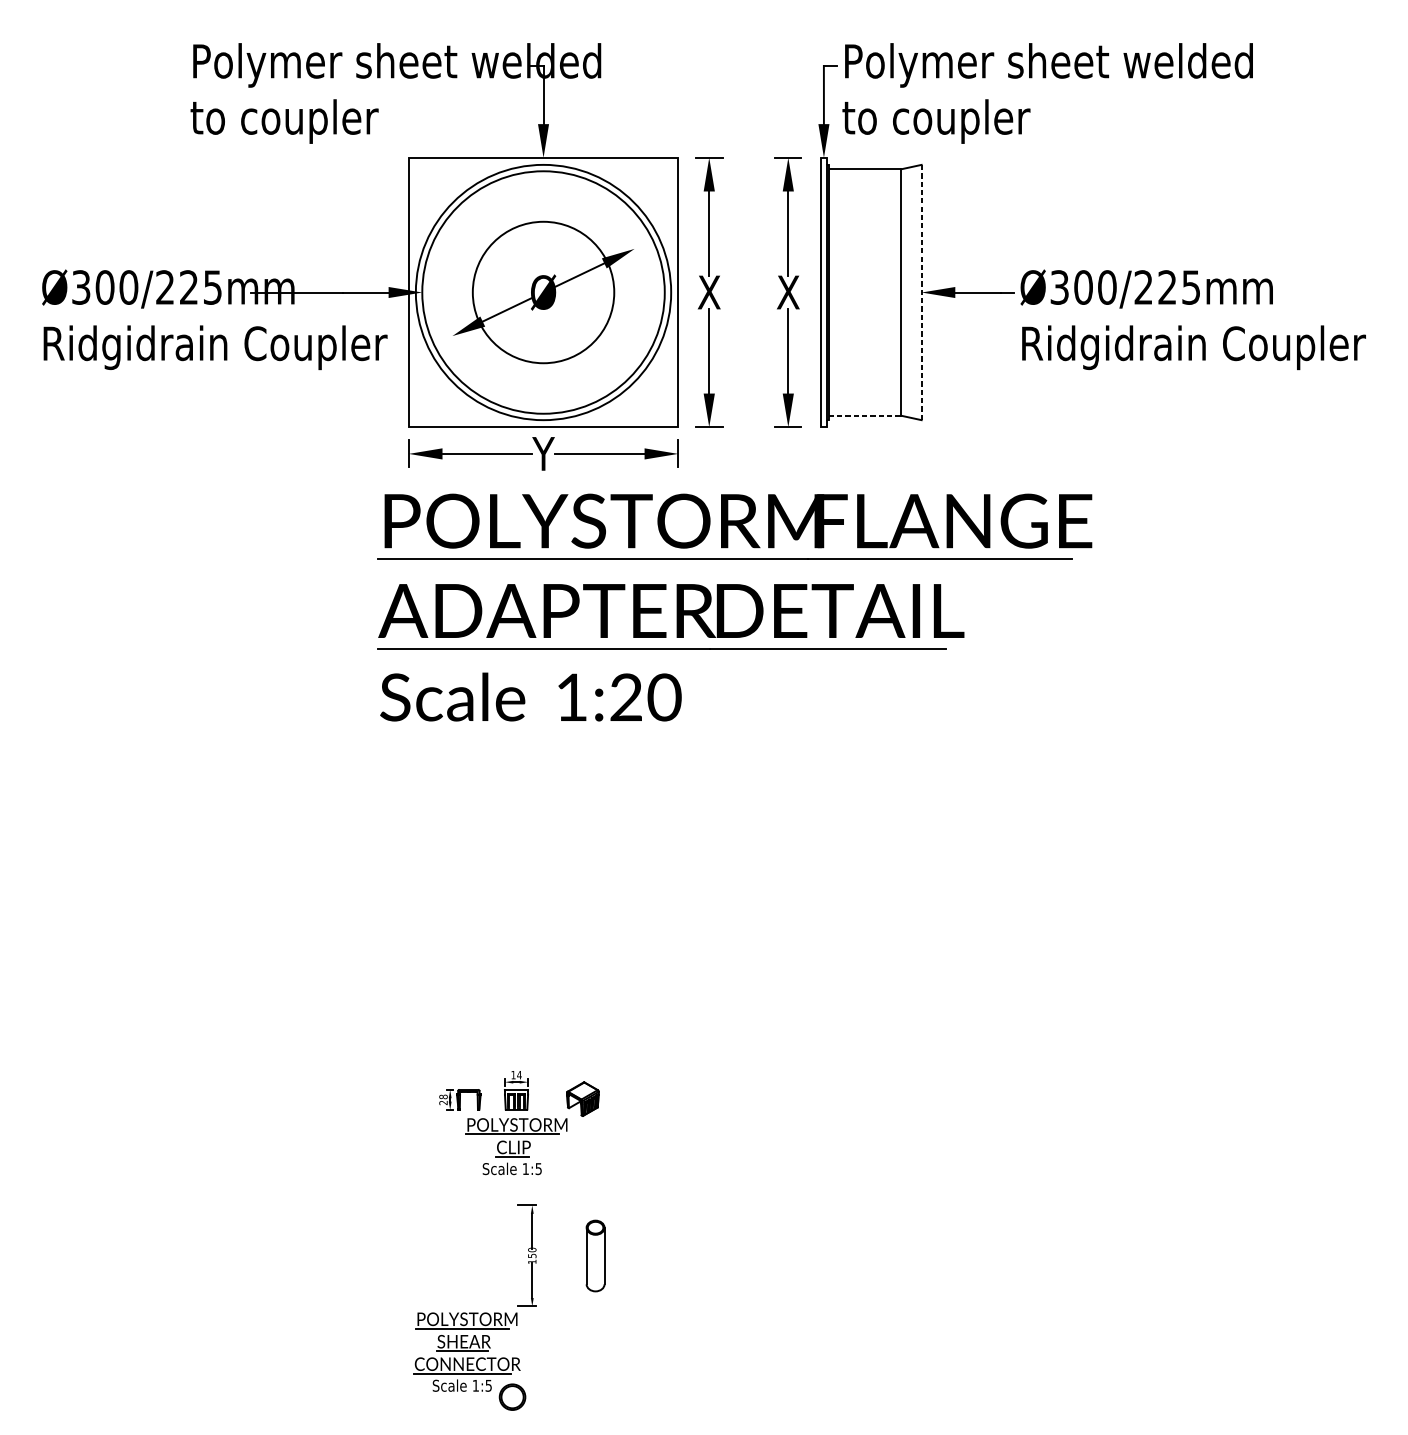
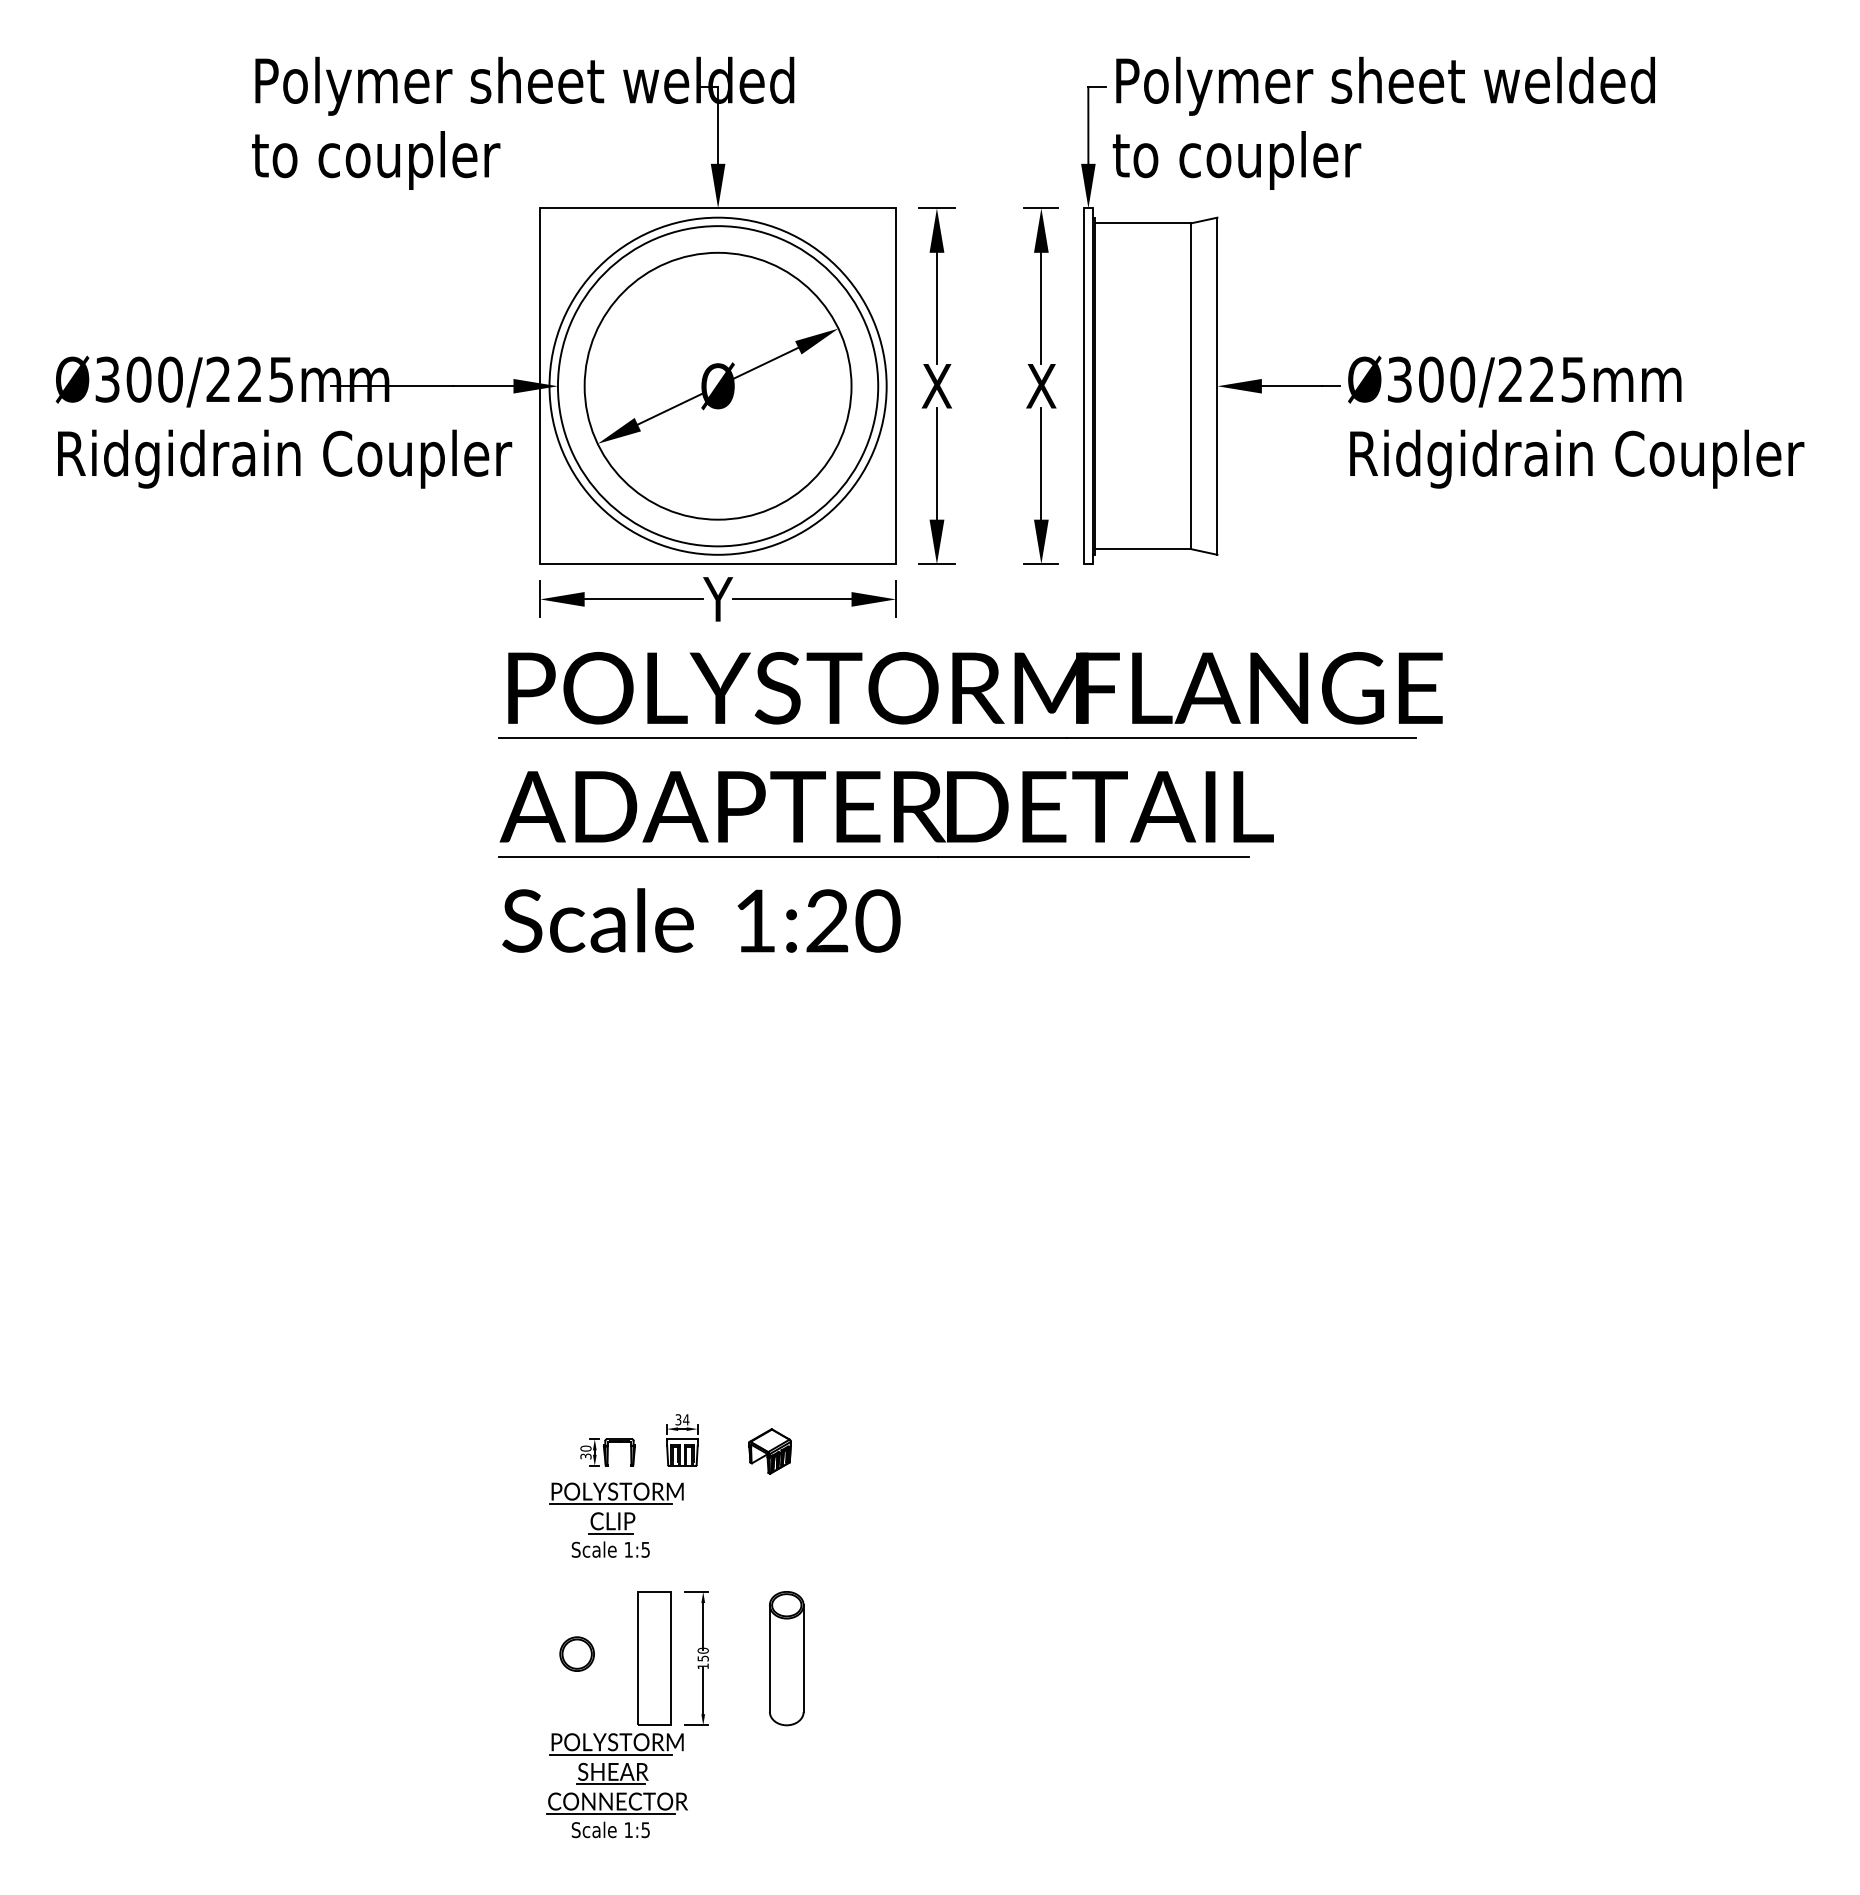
circle: (543, 291) -> (717, 385), size x1.43
line: (921, 292) -> (1217, 386), dashed -> solid
line: (865, 416) -> (1143, 549), dashed -> solid
text: (513, 1074) -> (678, 1419), 14 -> 34
text: (443, 1099) -> (585, 1452), 28 -> 30
part: (516, 1146) -> (616, 1519), moved
part: (495, 1255) -> (654, 1658), added
part: (595, 1255) -> (786, 1658), size x1.43
part: (512, 1396) -> (576, 1653), moved

